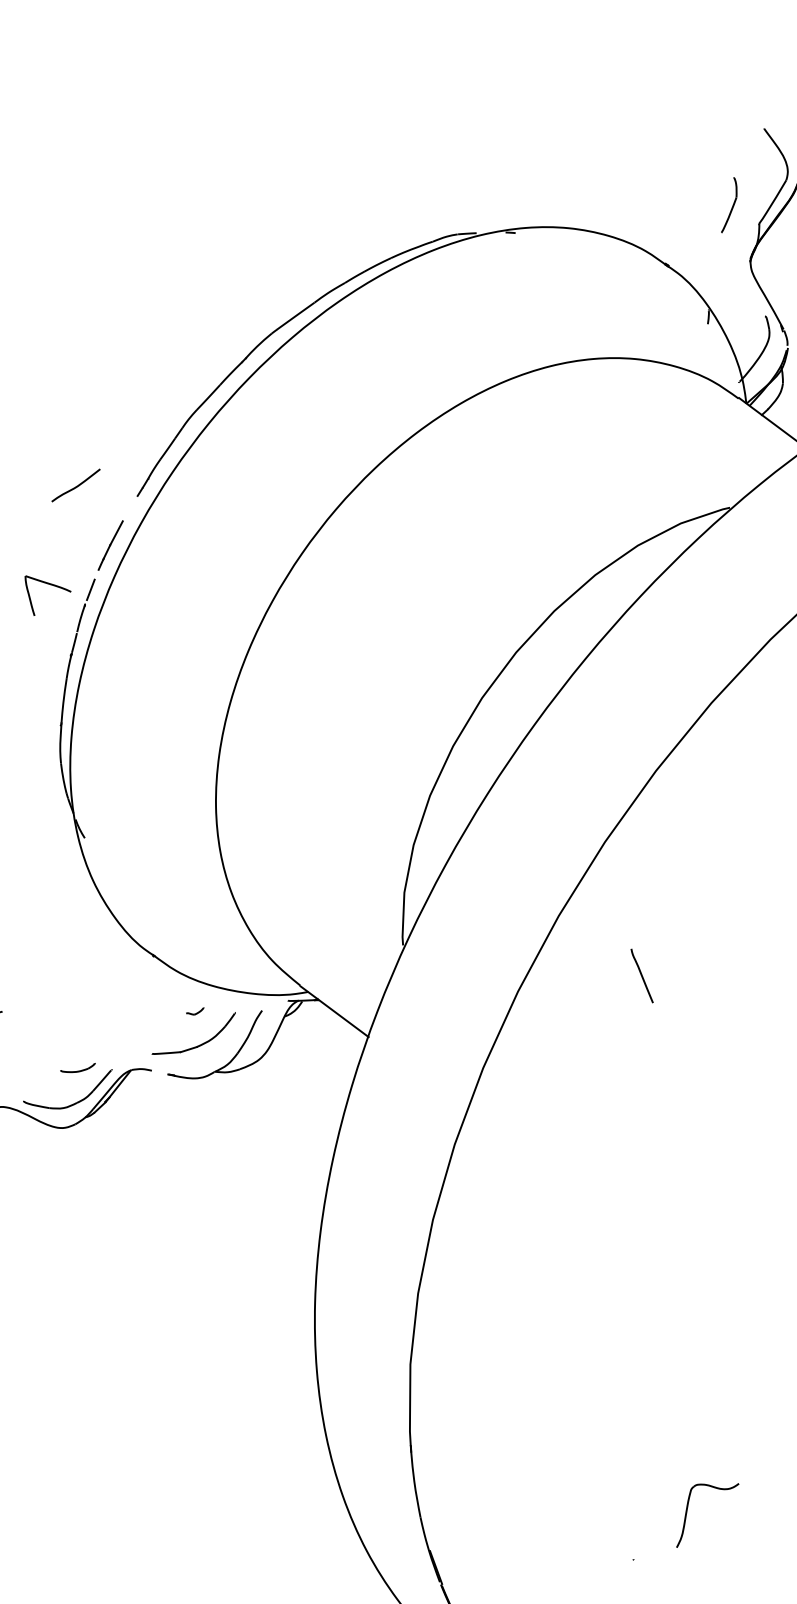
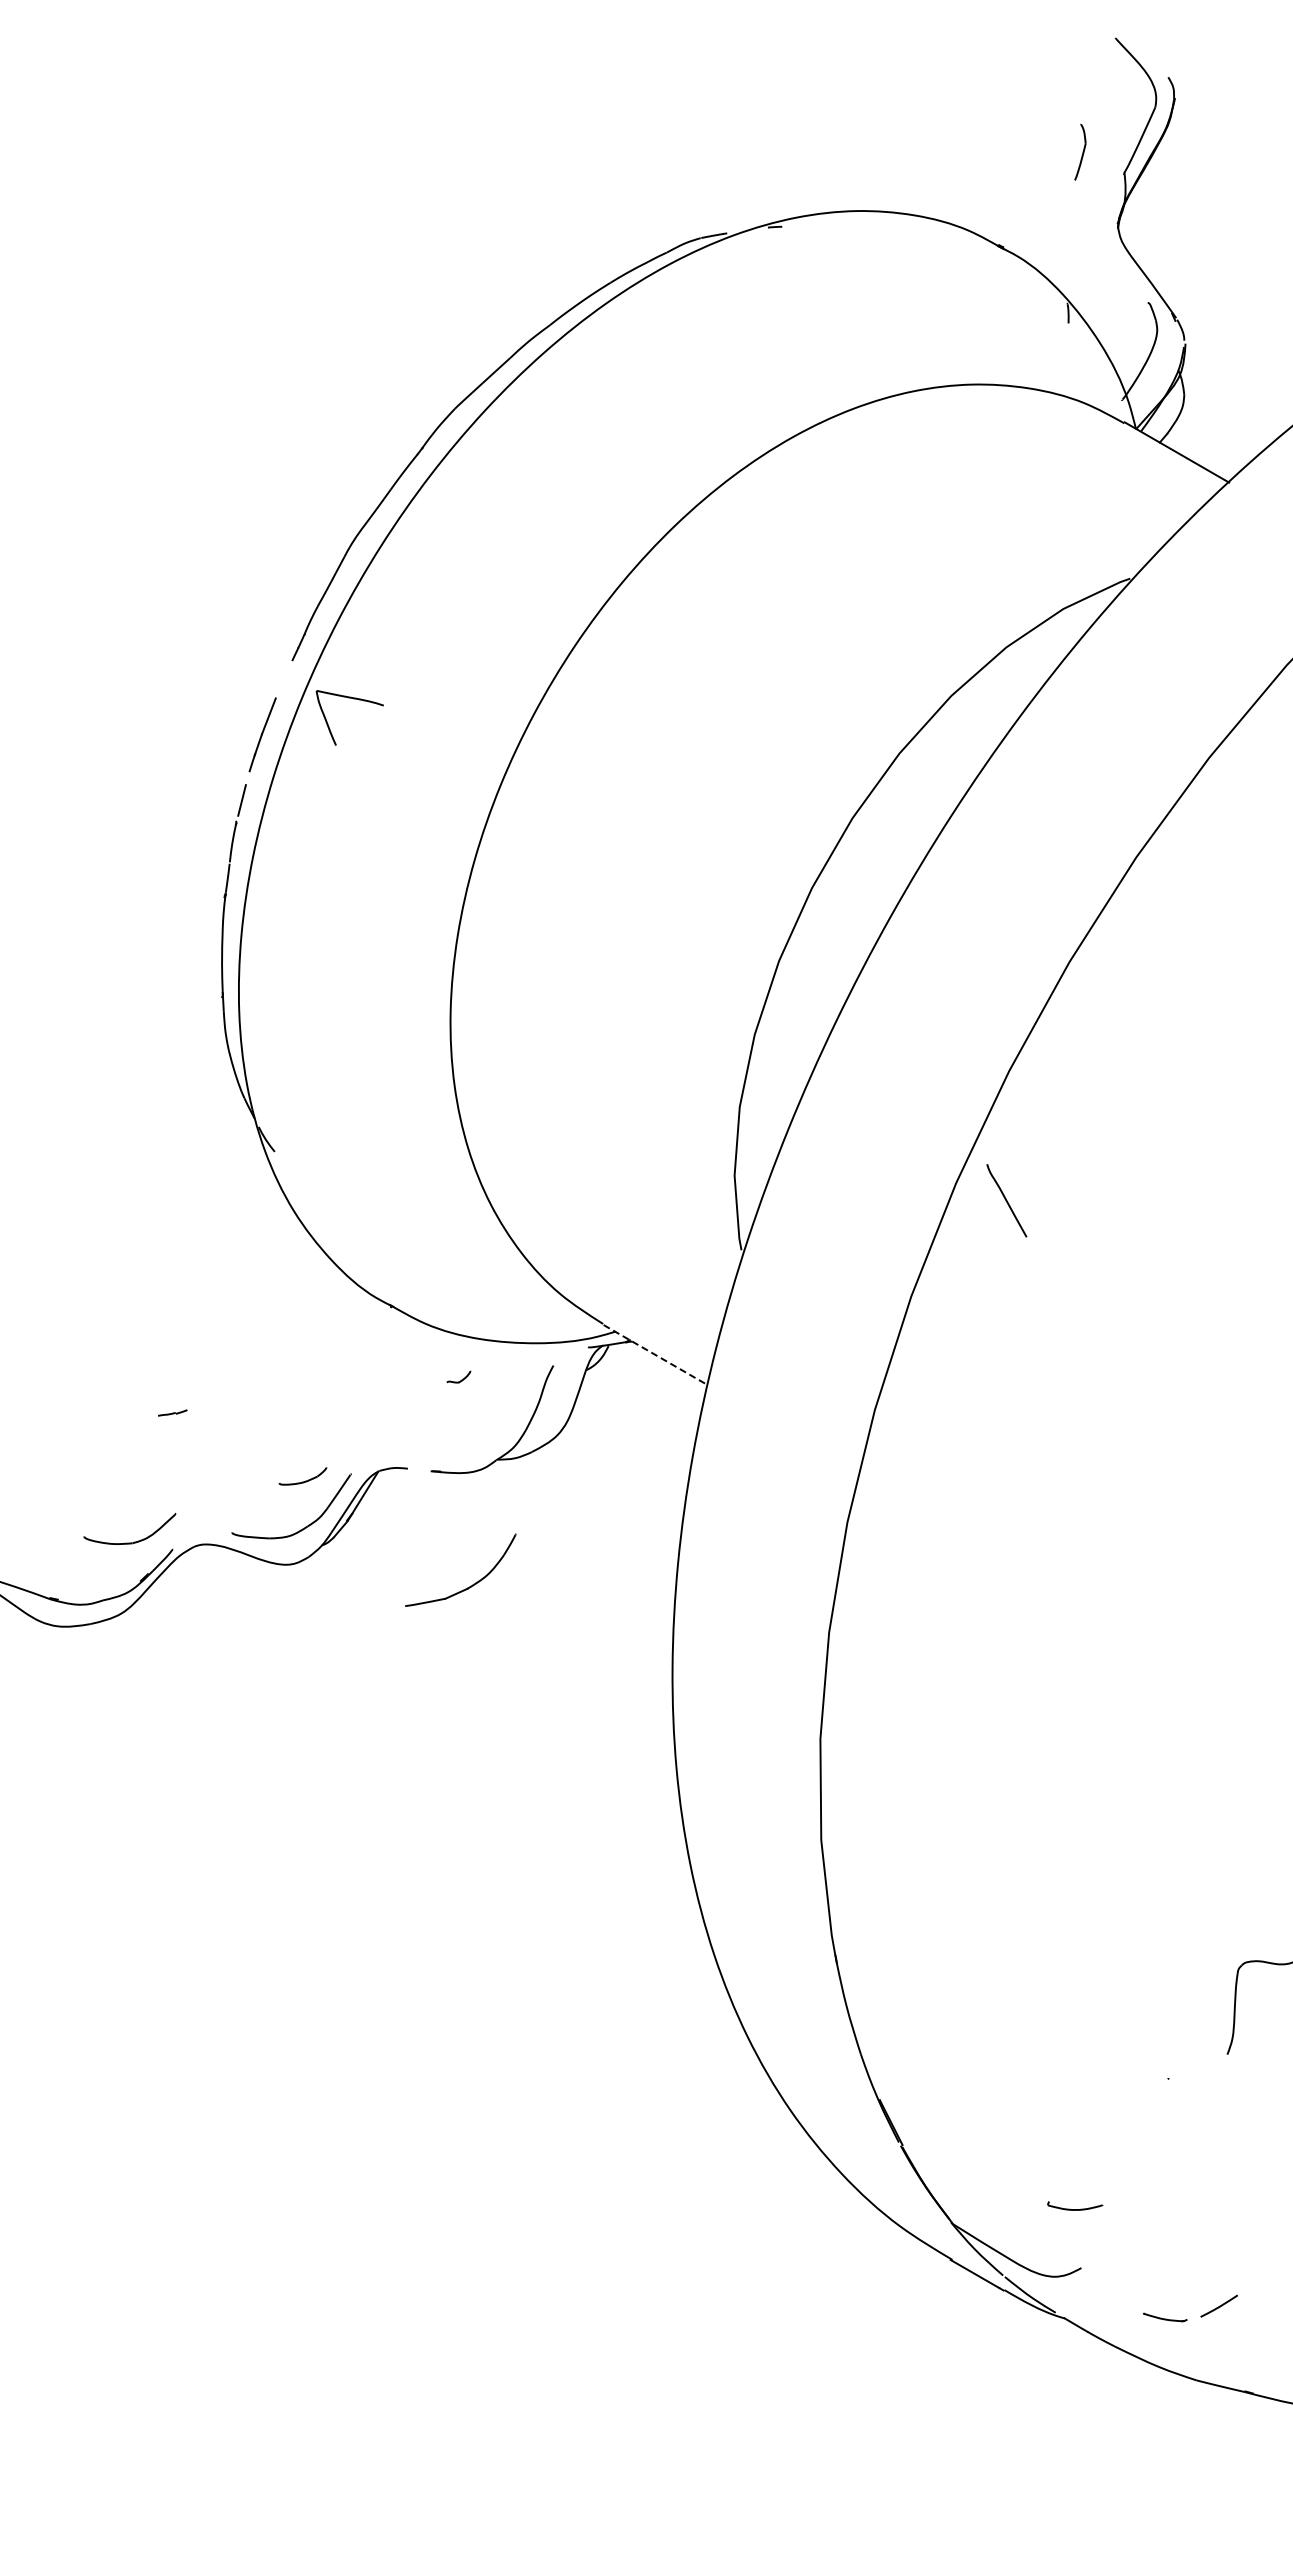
part: (730, 205) -> (1080, 152), size x0.7
curve: (76, 486) -> (204, 656), removed
part: (50, 585) -> (353, 699), moved
curve: (641, 975) -> (1006, 1200), moved
line: (335, 1011) -> (656, 1355), solid -> dashed
part: (199, 1044) -> (470, 1585), moved

